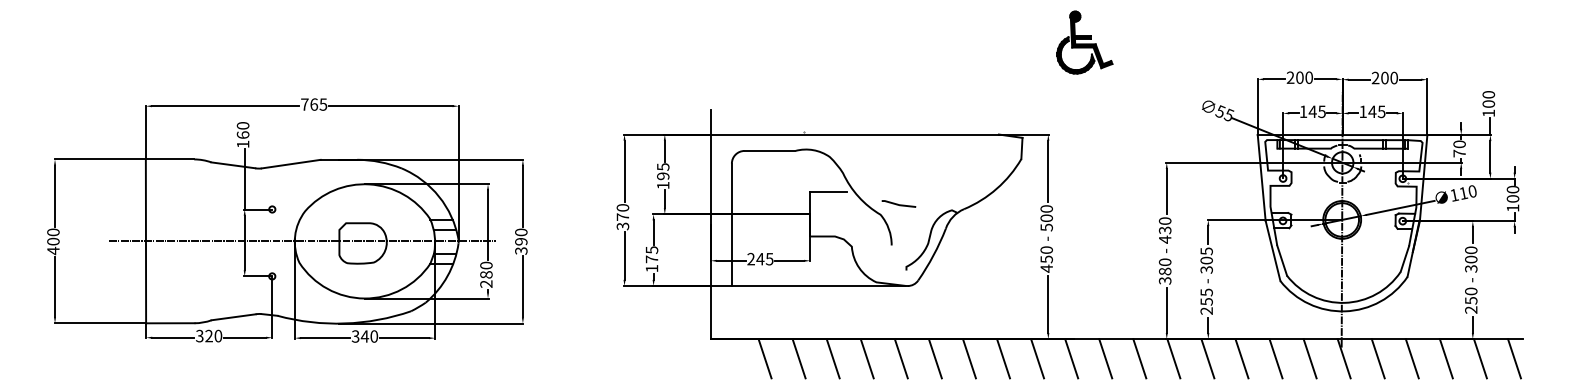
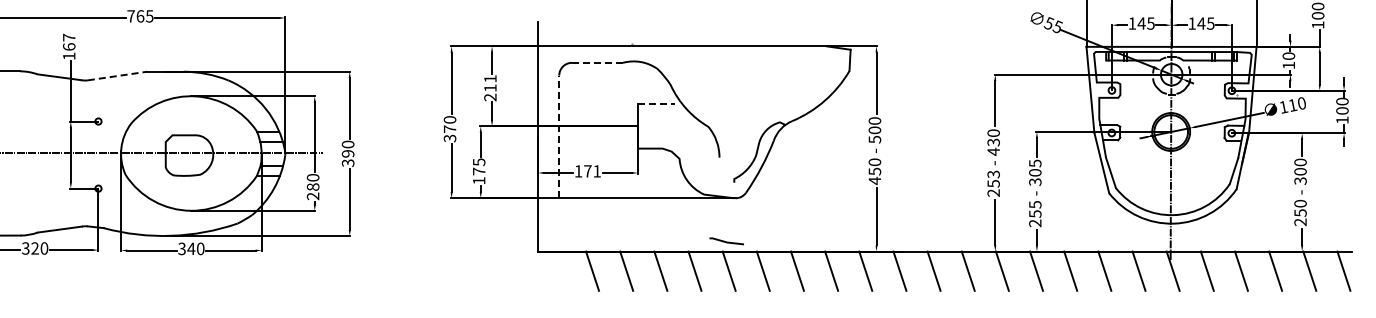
text: (242, 125) -> (68, 37), 160 -> 167
line: (769, 150) -> (596, 62), solid -> dashed
text: (1459, 153) -> (1288, 65), 70 -> 10
line: (291, 164) -> (117, 76), solid -> dashed
text: (663, 176) -> (490, 88), 195 -> 211
line: (829, 192) -> (657, 104), solid -> dashed
line: (897, 203) -> (725, 240), moved
line: (731, 224) -> (558, 136), solid -> dashed
text: (760, 258) -> (587, 170), 245 -> 171
text: (1165, 271) -> (994, 183), 380 -> 253

